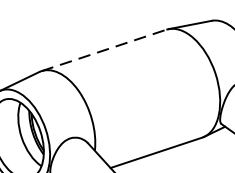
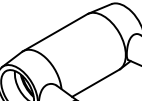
line: (104, 50) -> (55, 32), dashed -> solid

